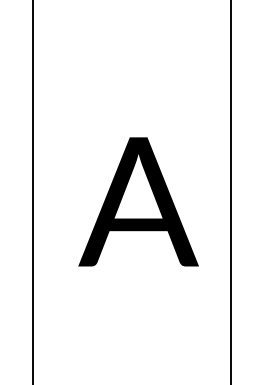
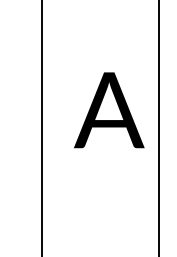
text: (139, 202) -> (109, 110), moved

